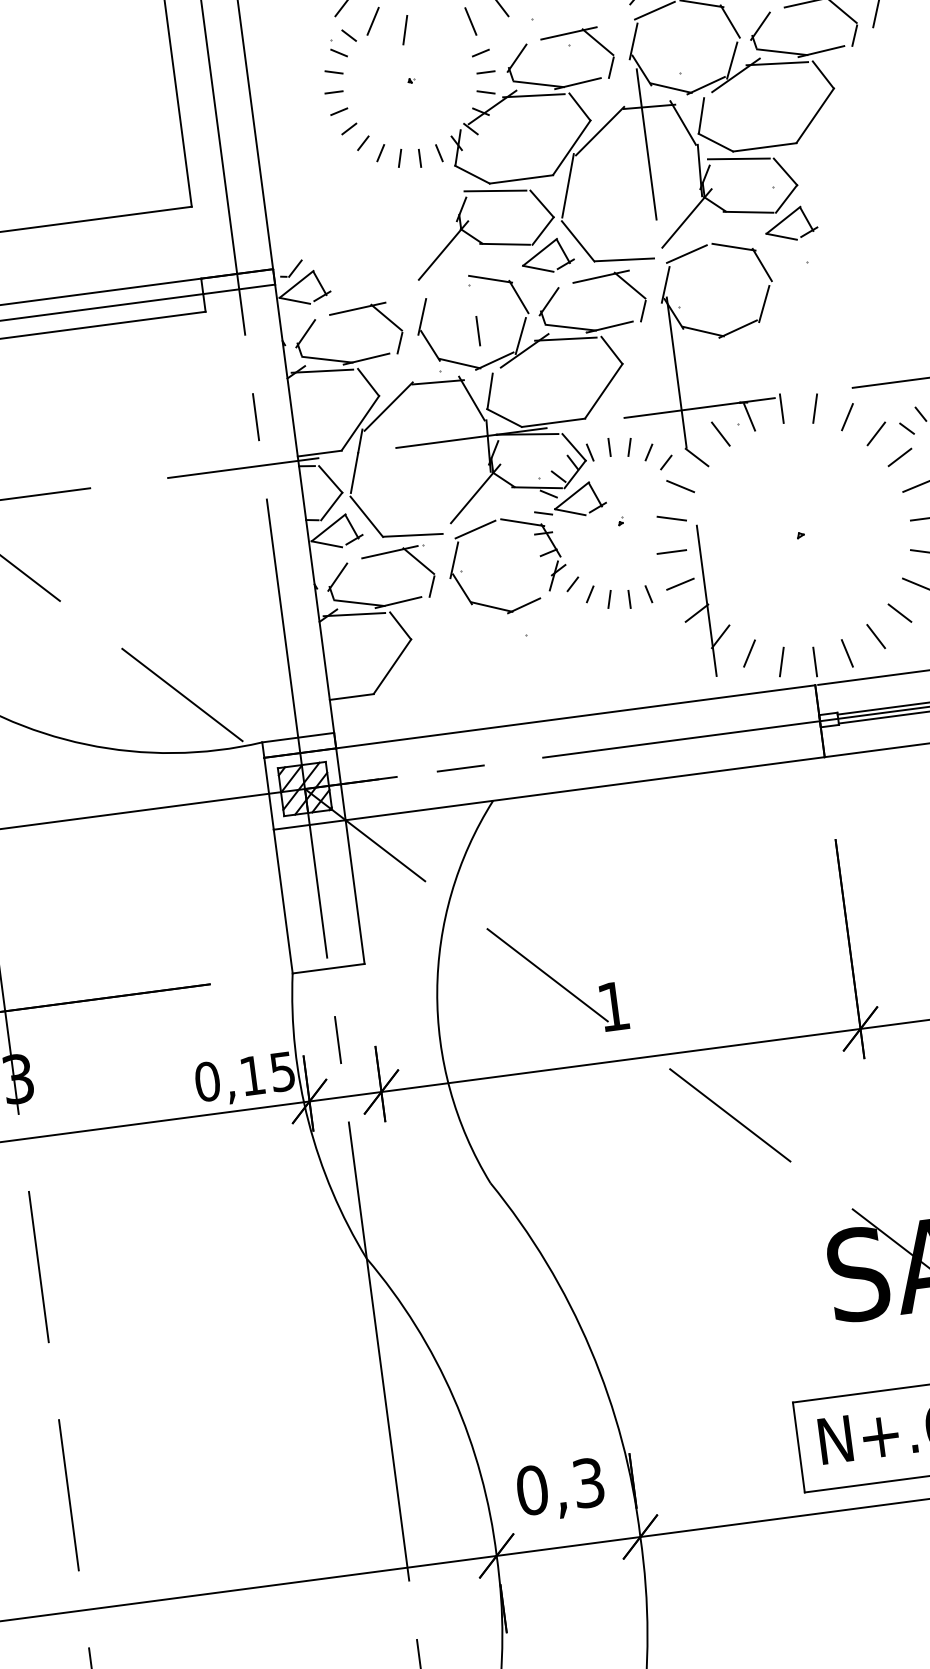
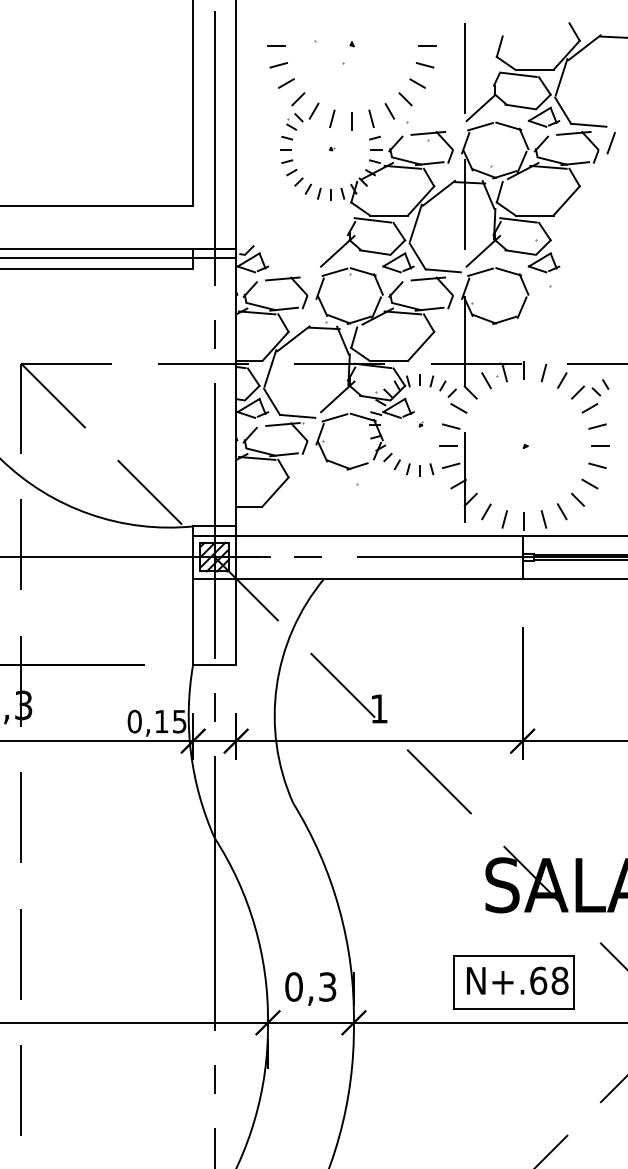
line: (442, 284) -> (334, 271), added
line: (477, 331) -> (351, 121), moved

